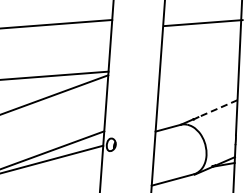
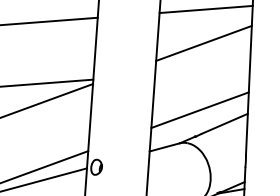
line: (203, 23) -> (205, 10), moved
line: (200, 41) -> (203, 43), added
line: (197, 97) -> (199, 110), added
line: (218, 108) -> (225, 123), dashed -> solid

